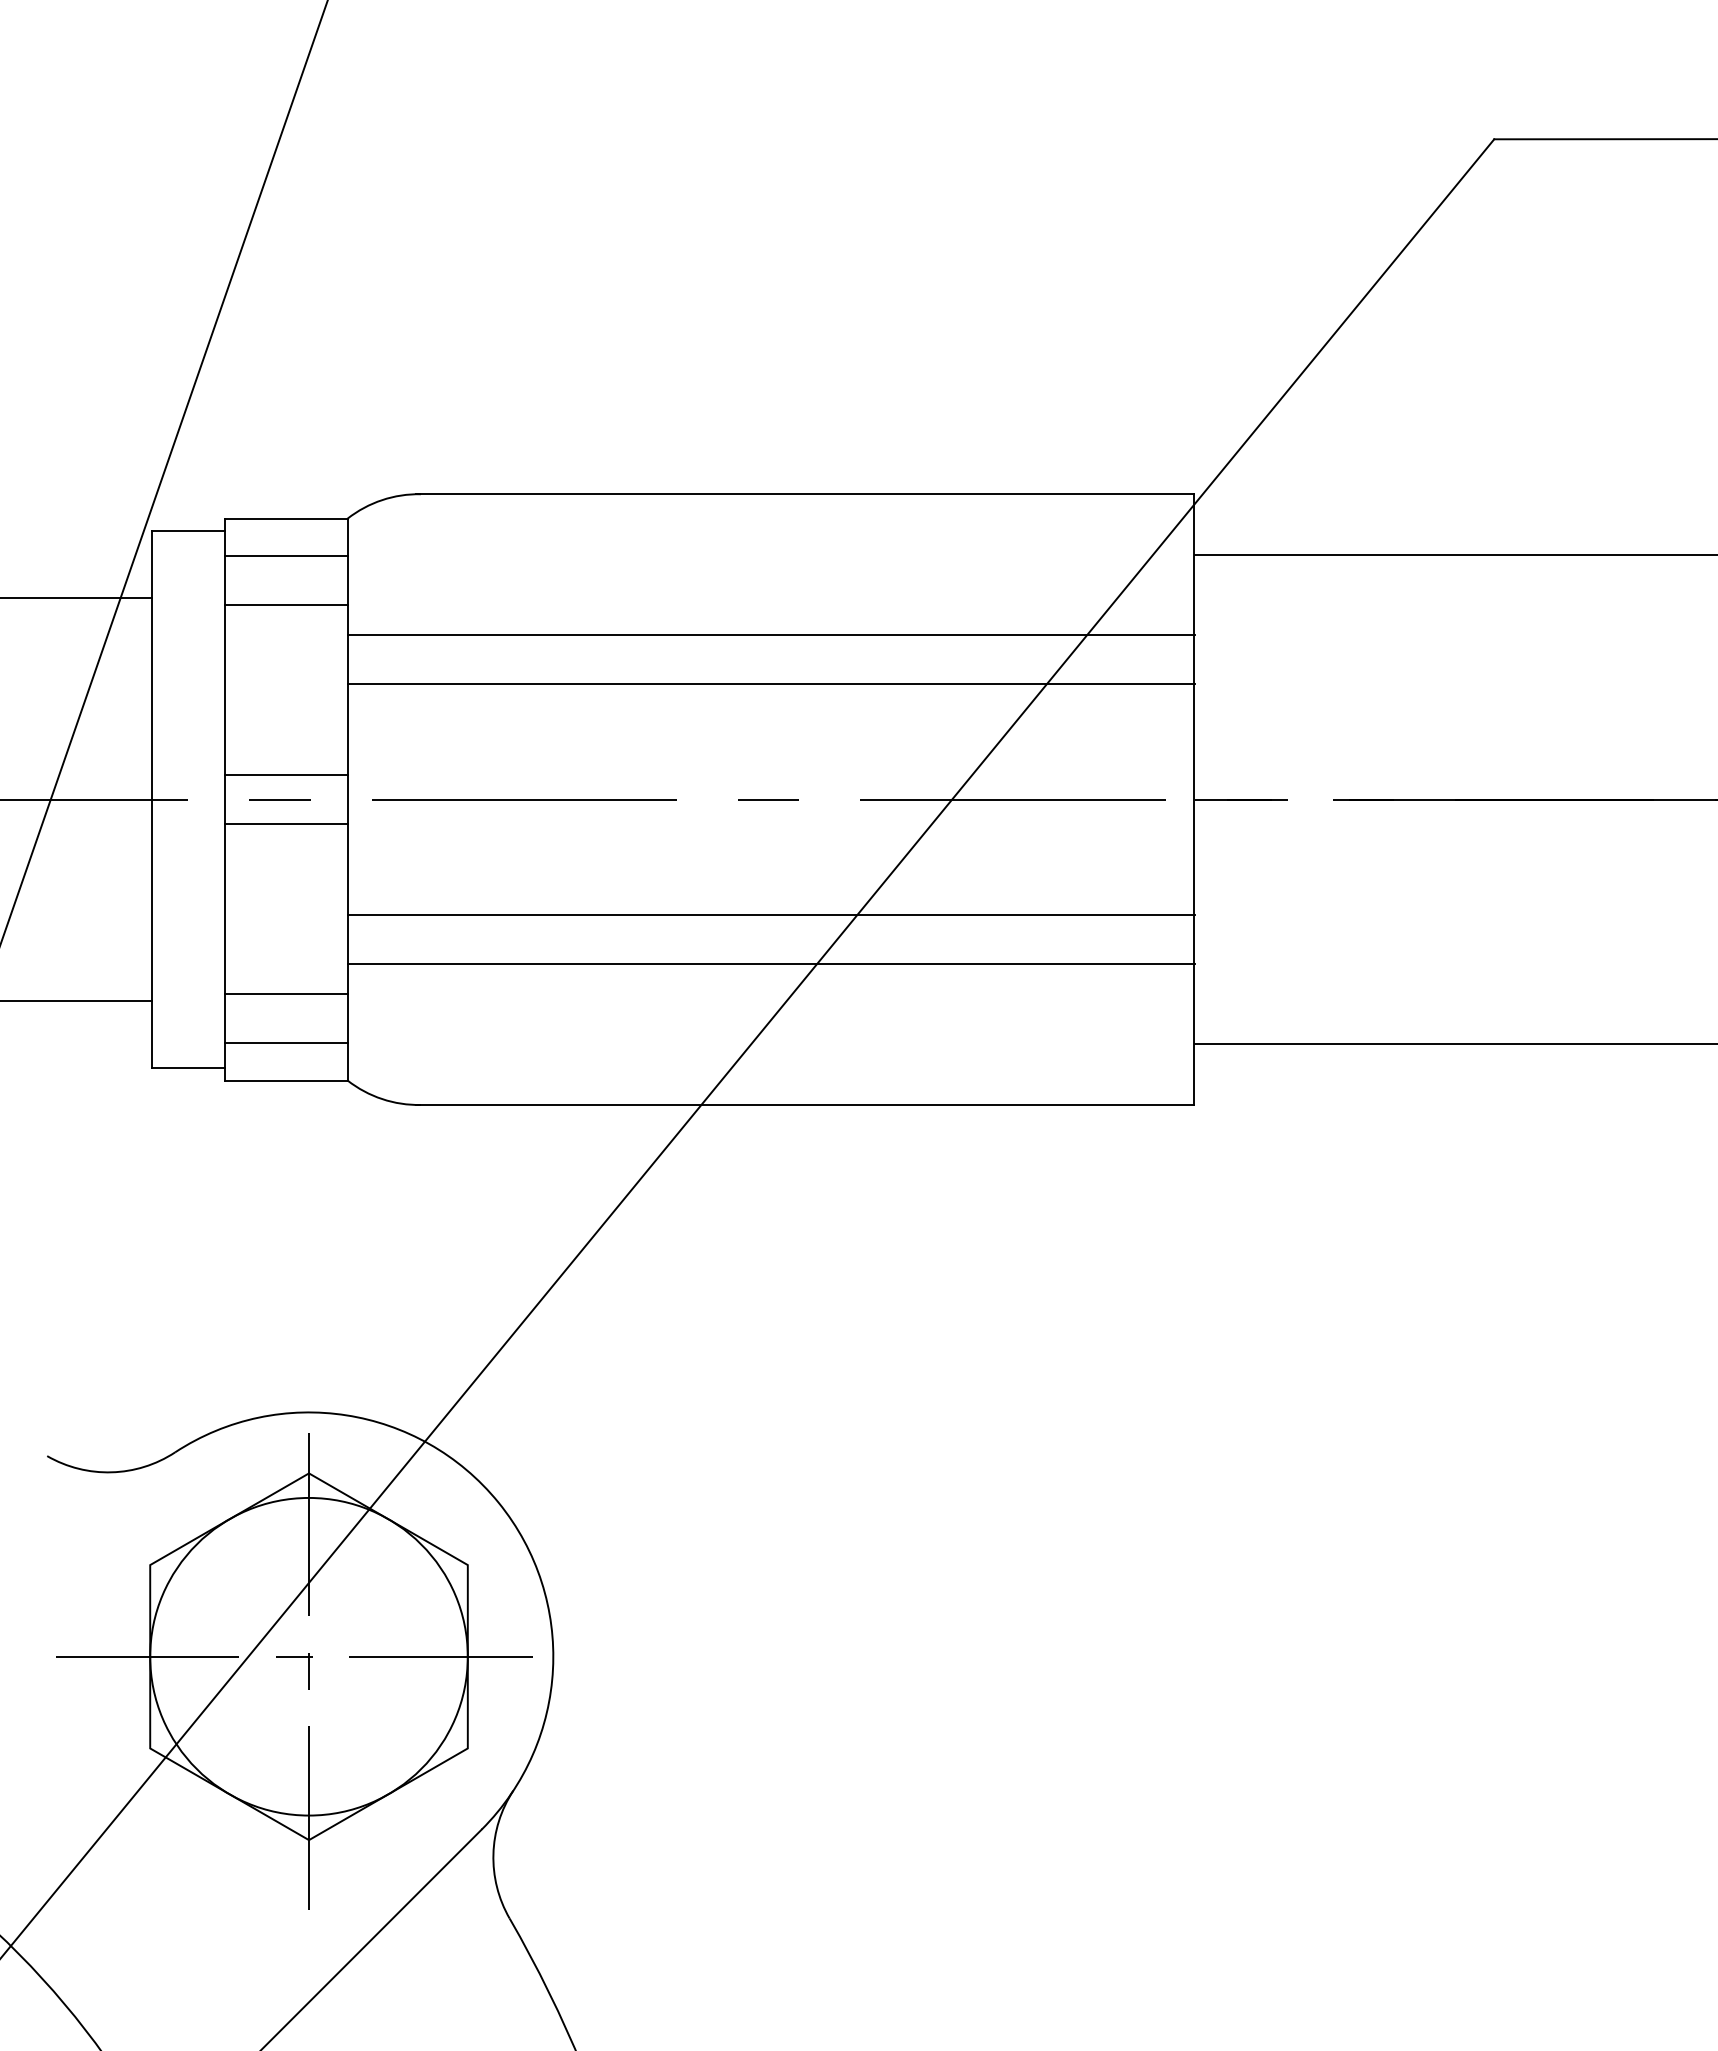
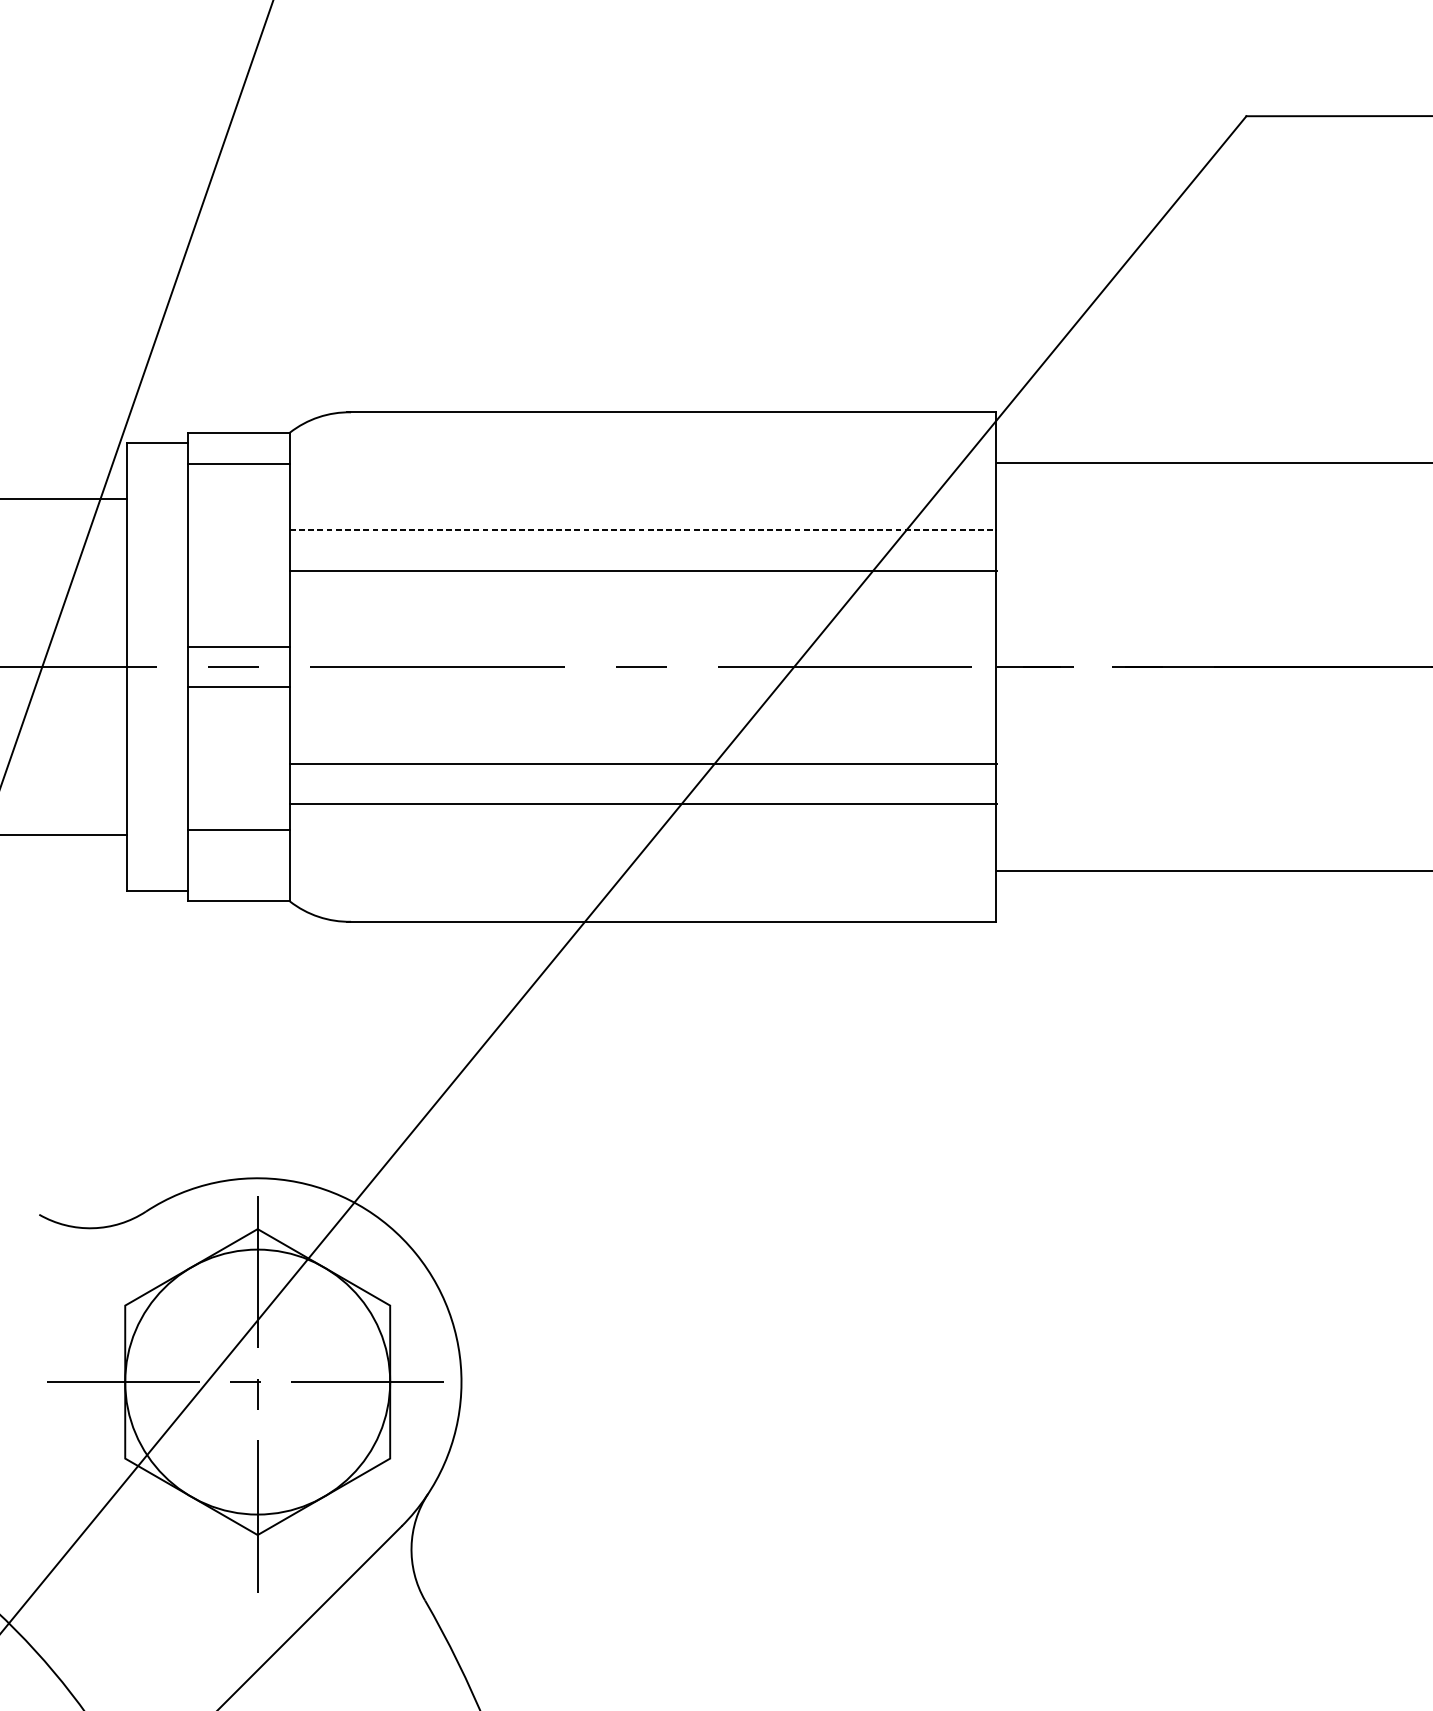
line: (286, 604) -> (238, 504), removed
line: (771, 635) -> (643, 530), solid -> dashed
line: (286, 1043) -> (238, 870), removed

